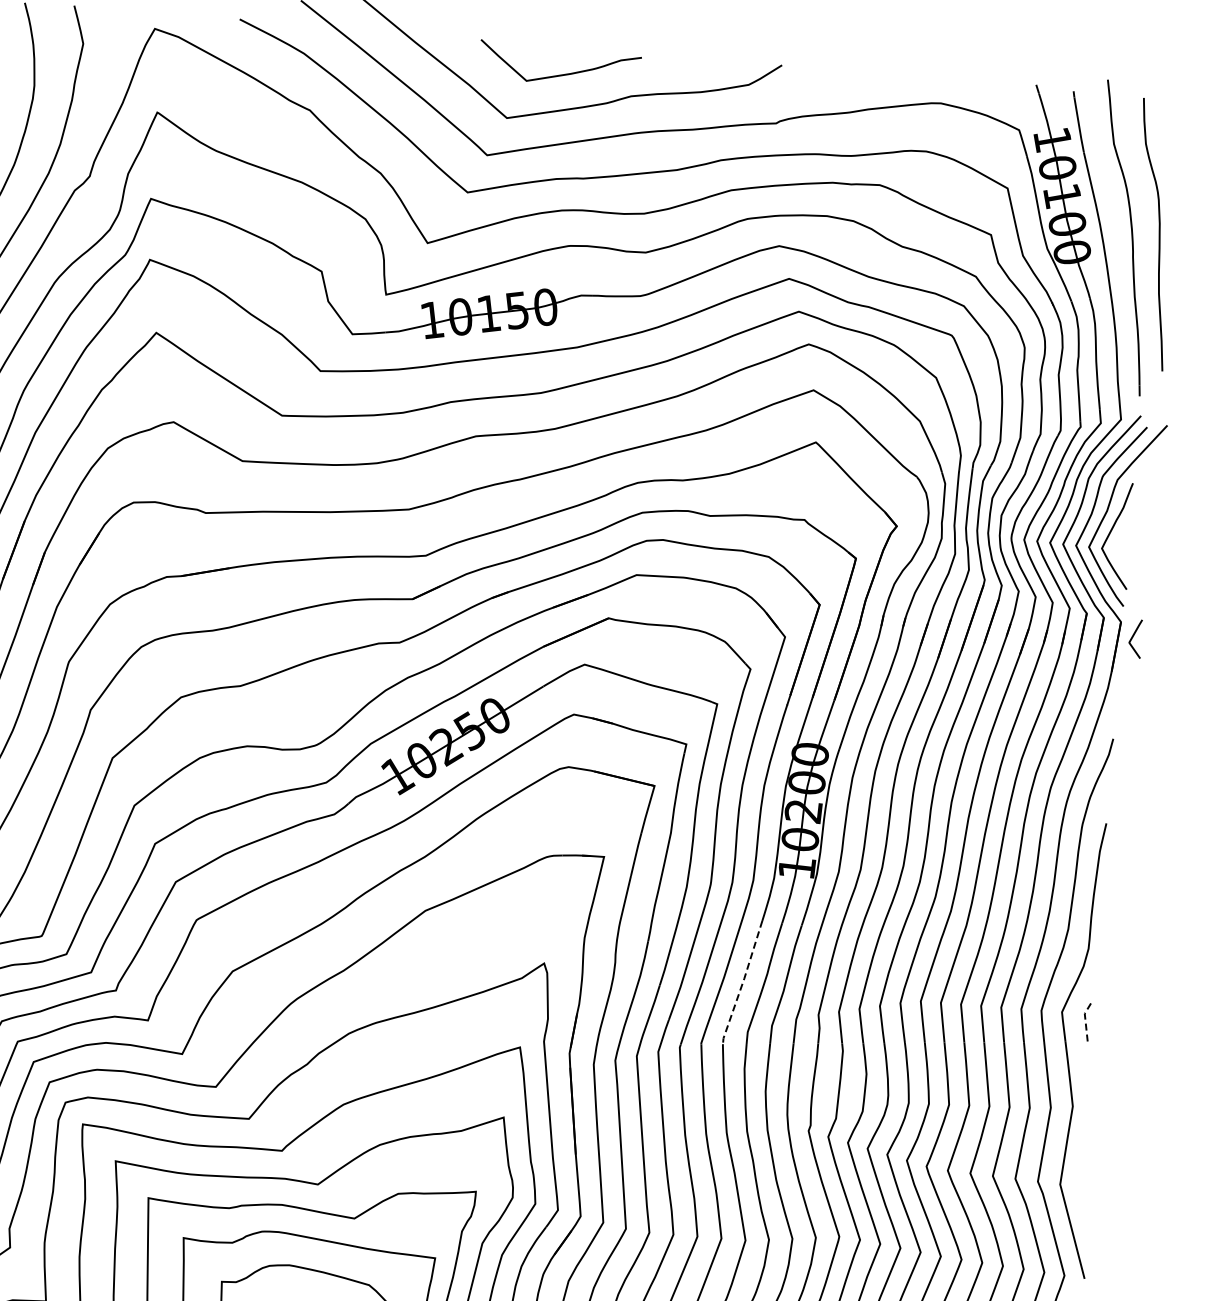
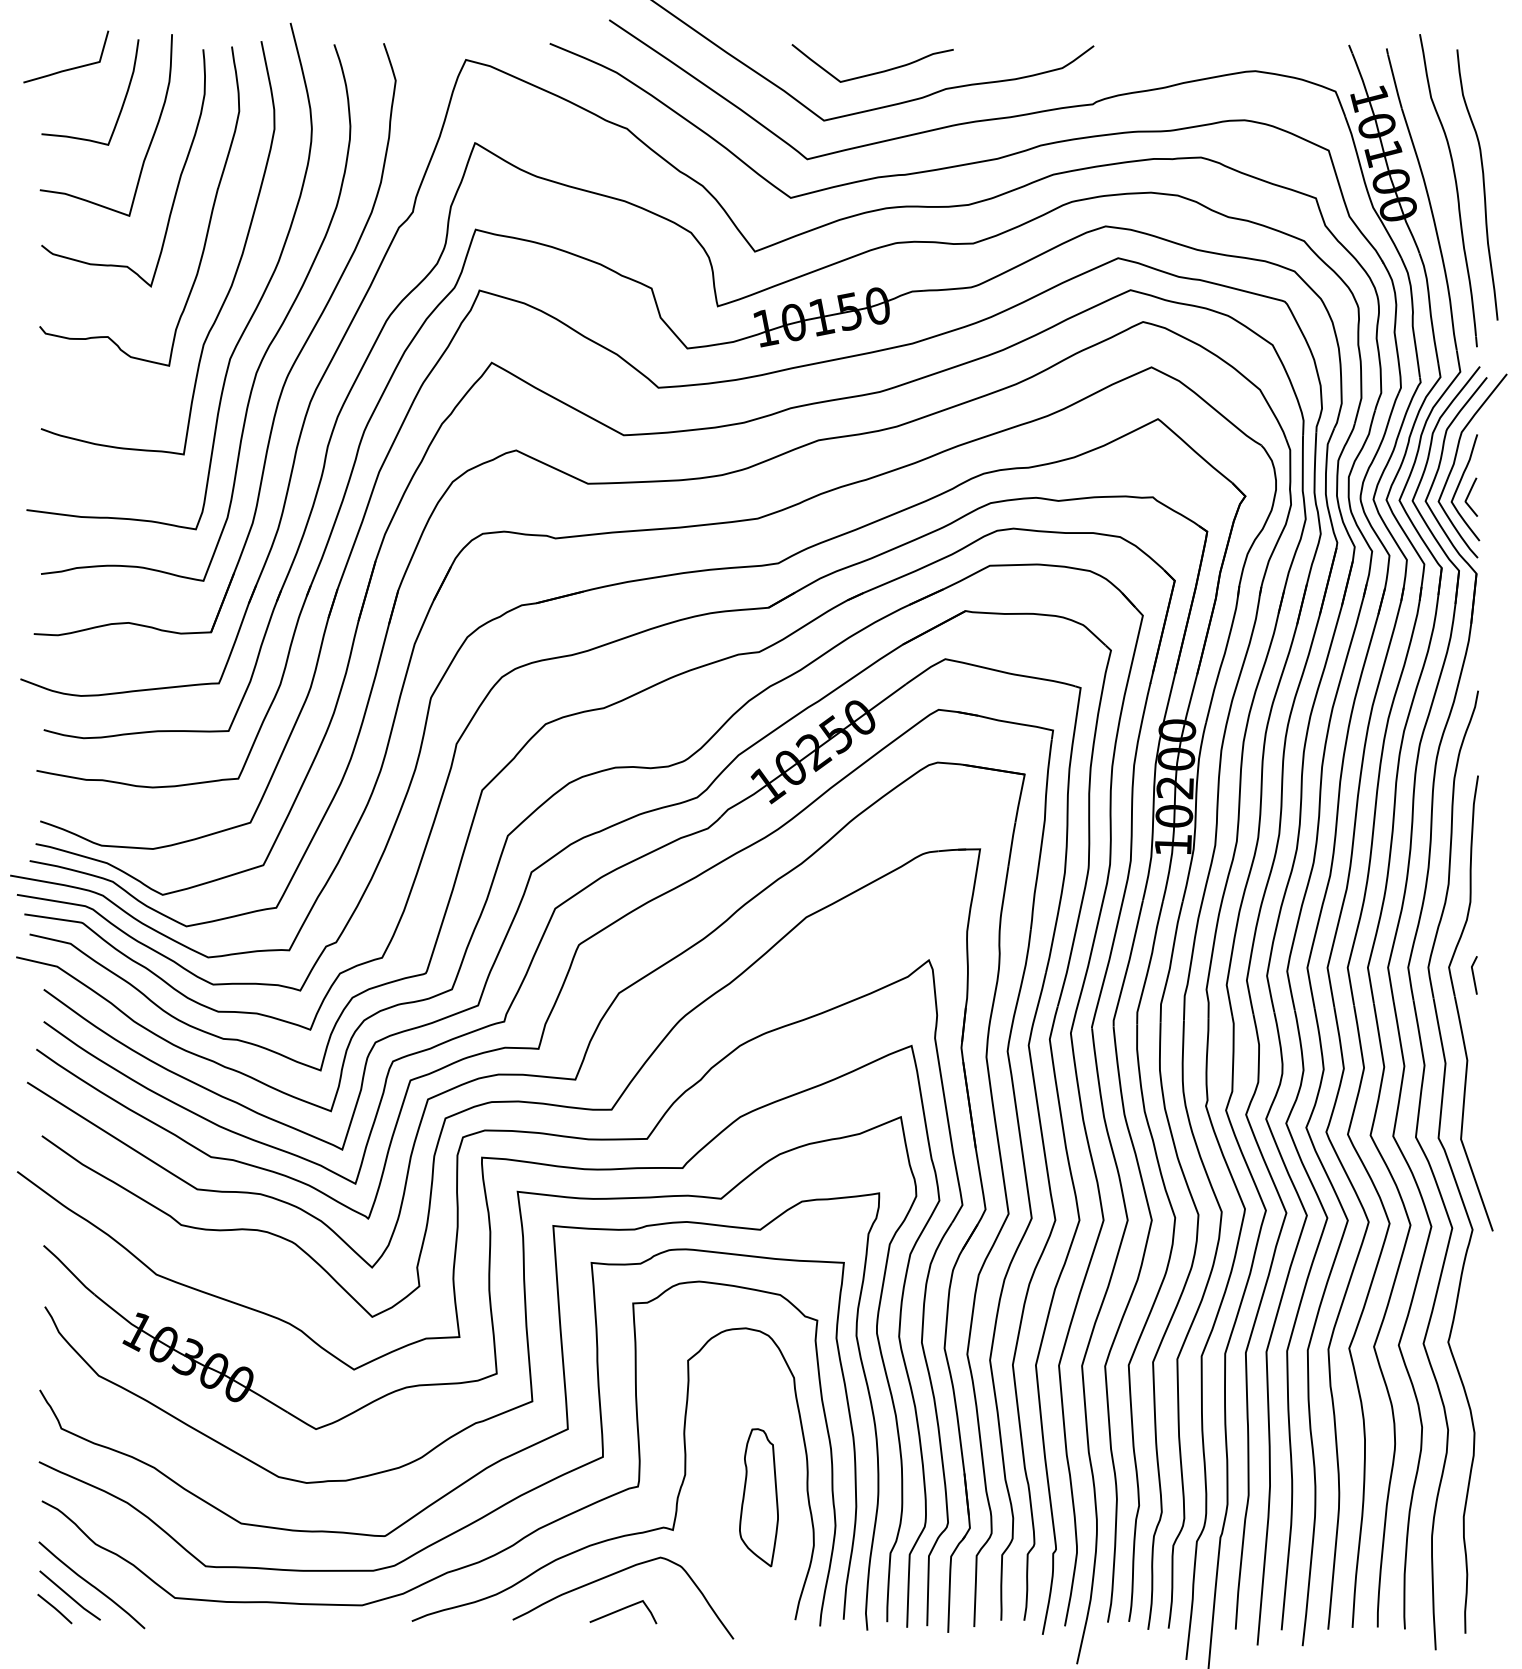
line: (1133, 636) -> (1469, 495), moved
line: (742, 983) -> (1128, 964), dashed -> solid
line: (1085, 1021) -> (1473, 974), dashed -> solid

